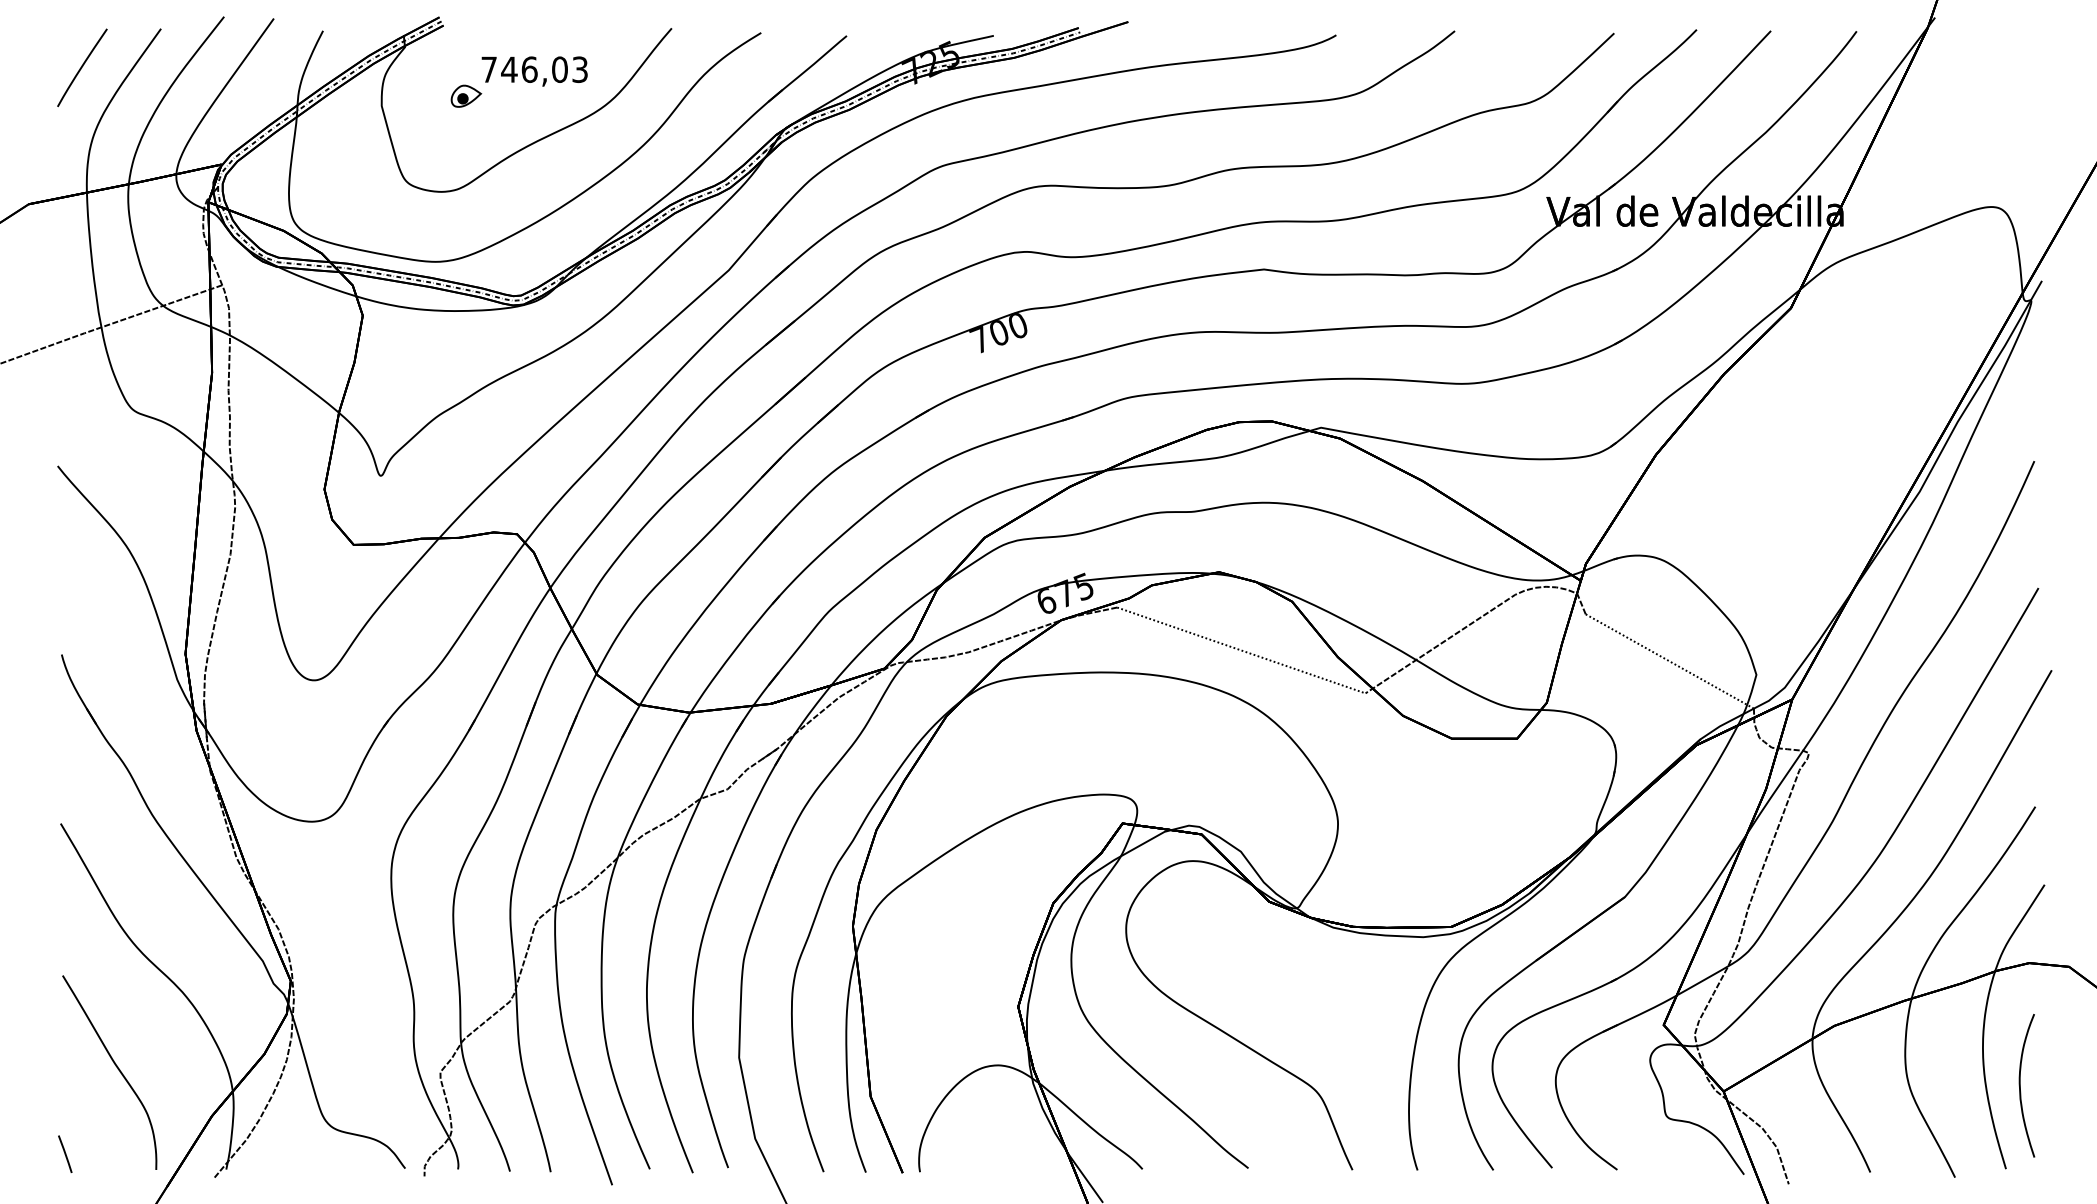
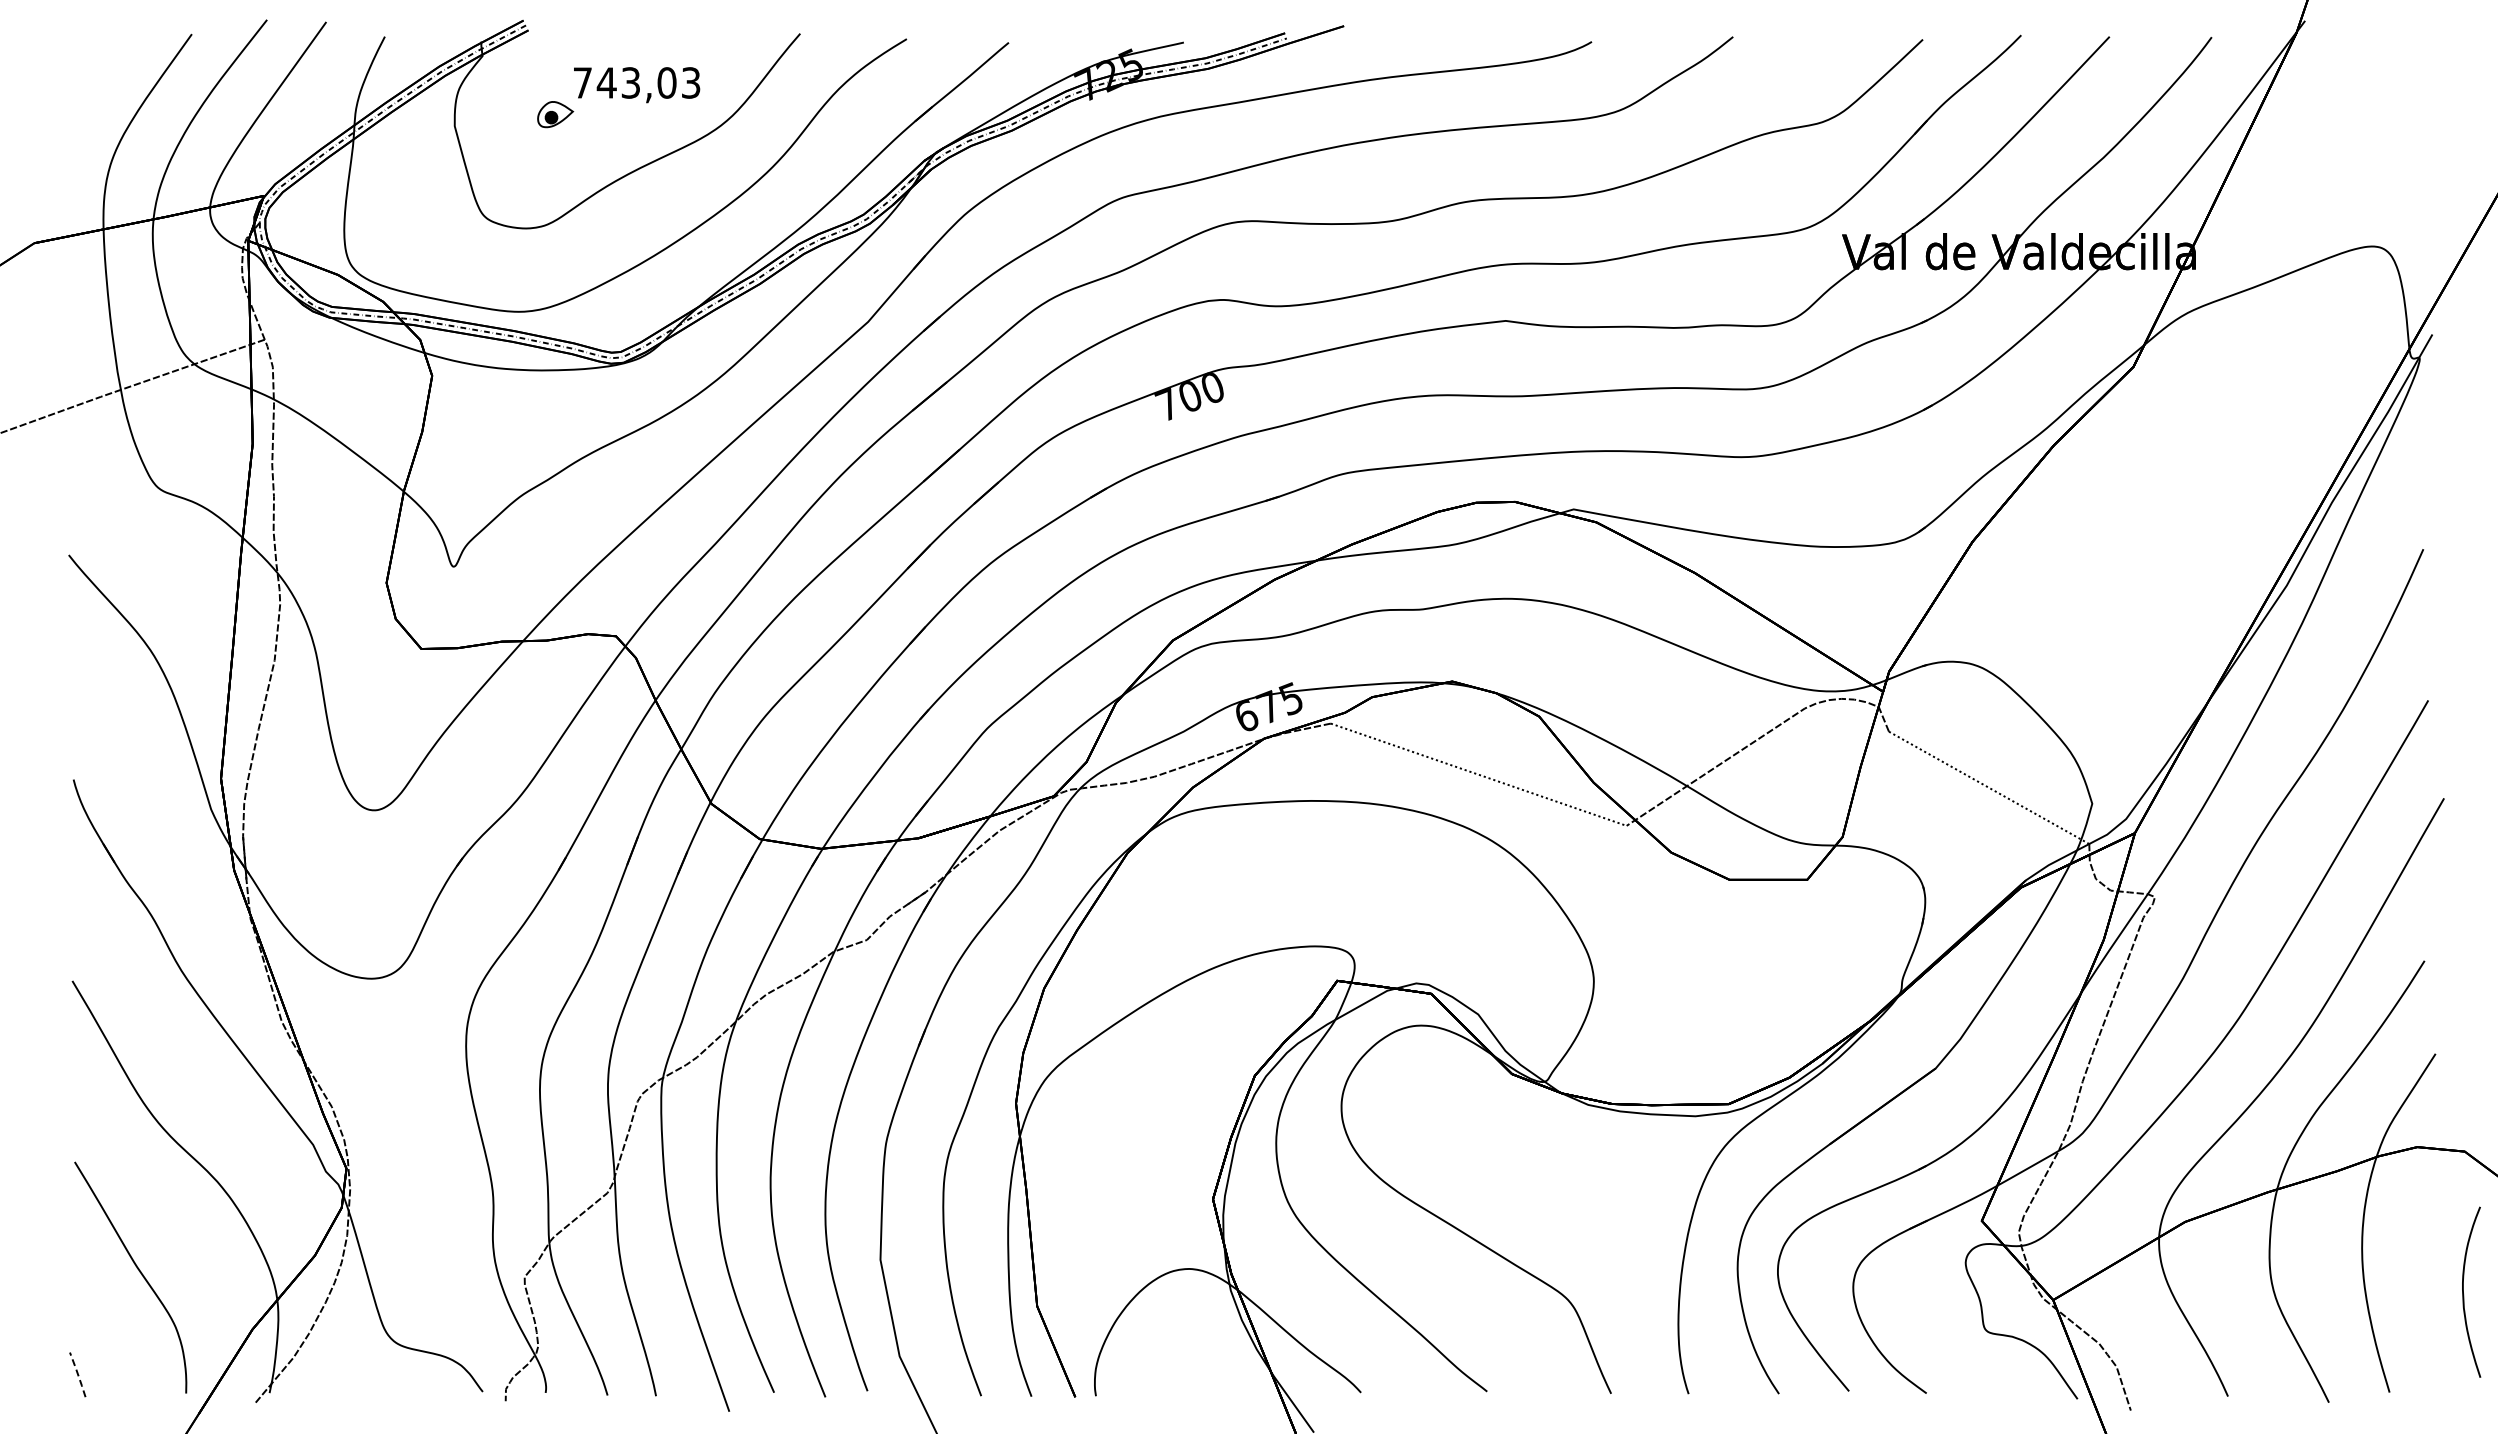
curve: (82, 67) -> (98, 80), removed
text: (529, 69) -> (630, 82), 746,03 -> 743,03
curve: (2021, 1087) -> (2464, 1294), moved
line: (65, 1153) -> (78, 1374), solid -> dashed

